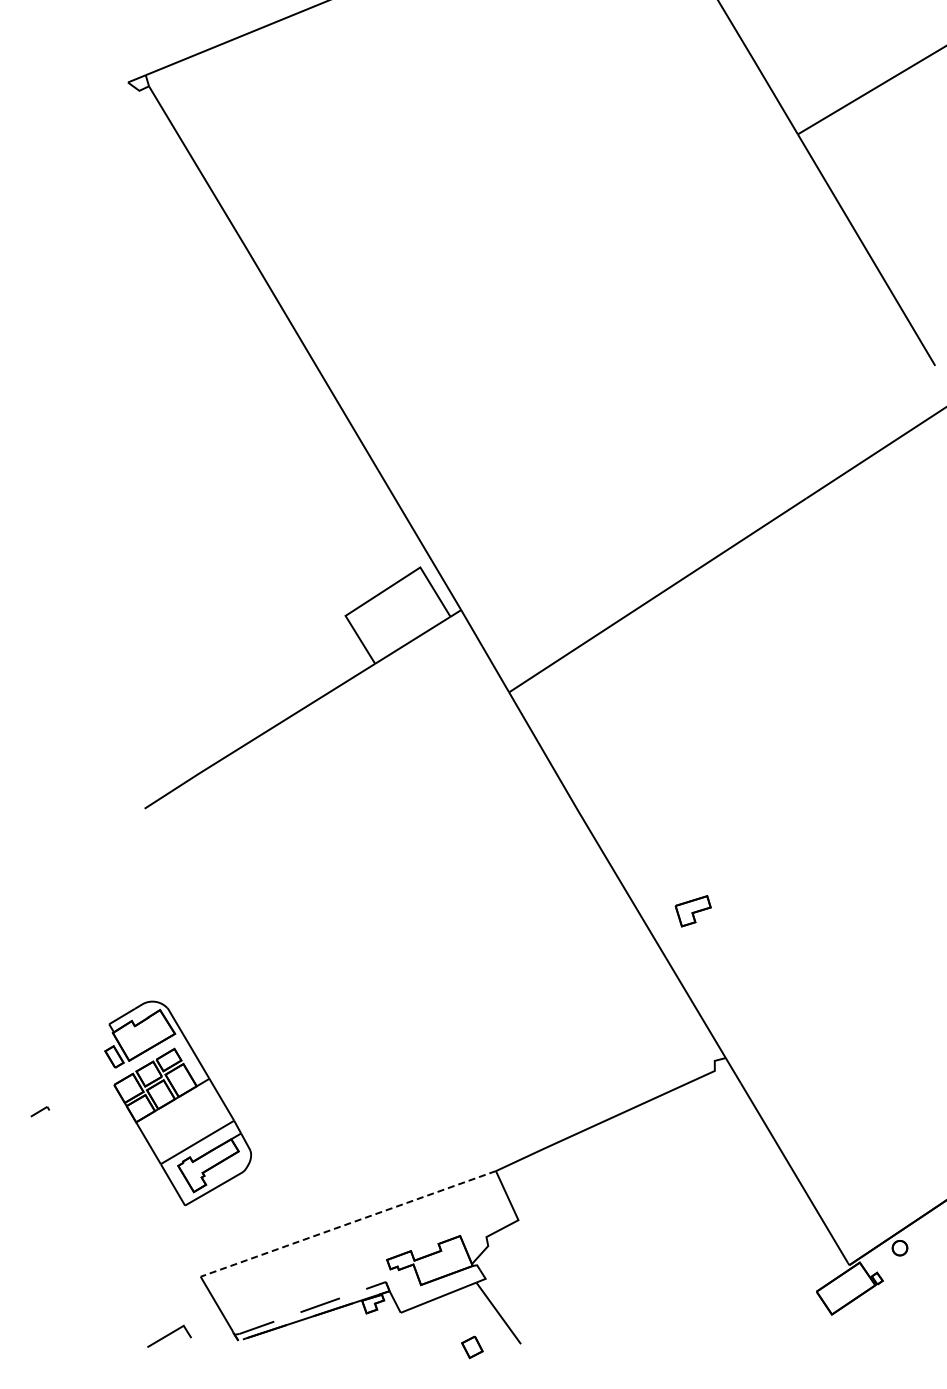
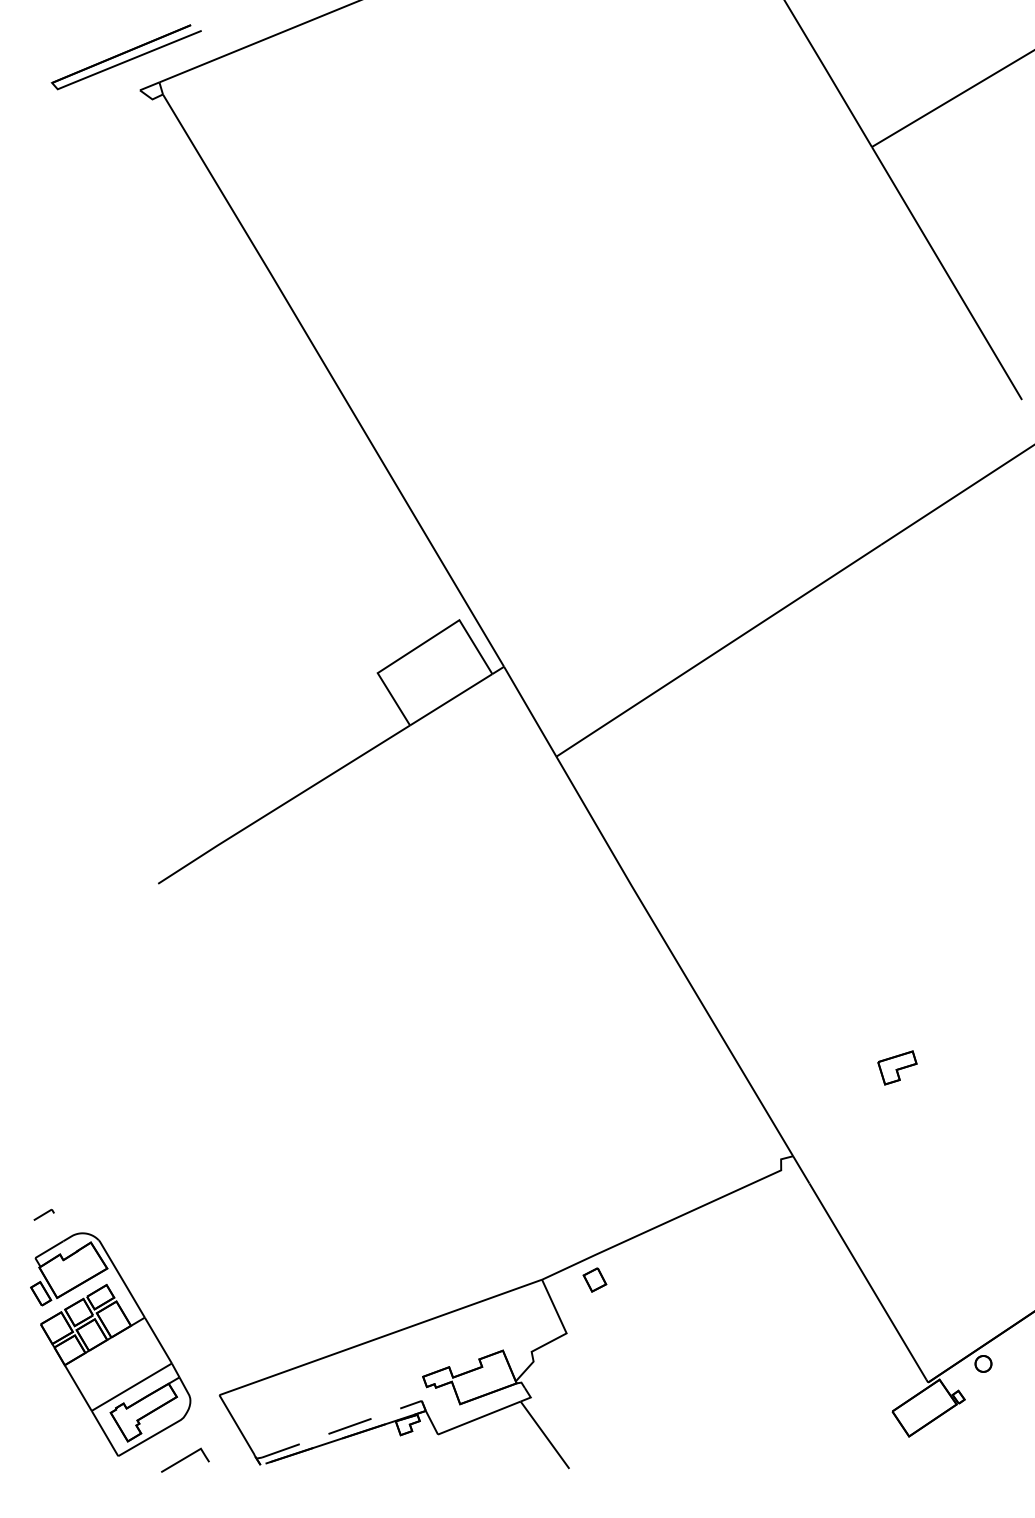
part: (115, 52) -> (126, 57), added
part: (692, 911) -> (896, 1068), moved
part: (177, 1103) -> (109, 1344), moved
line: (348, 1223) -> (380, 1336), dashed -> solid
part: (472, 1347) -> (595, 1280), moved

